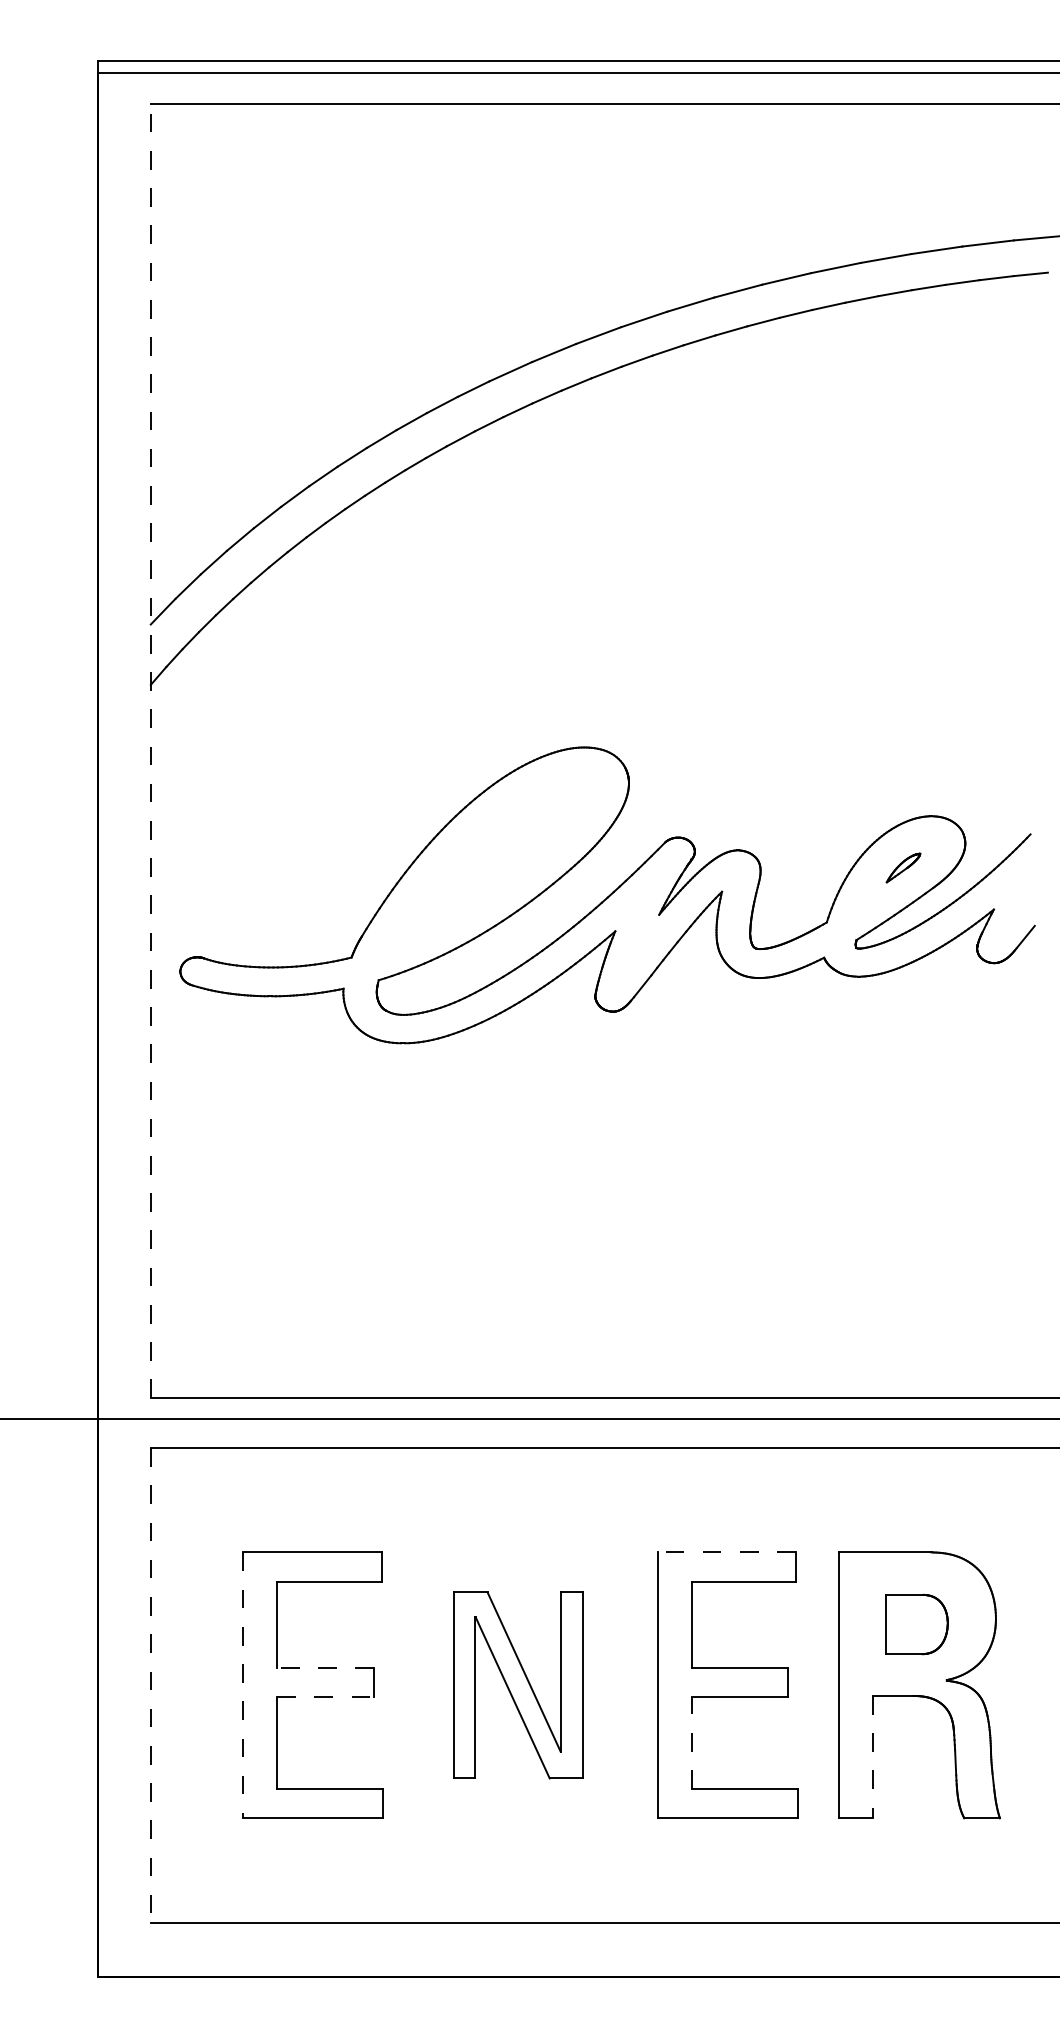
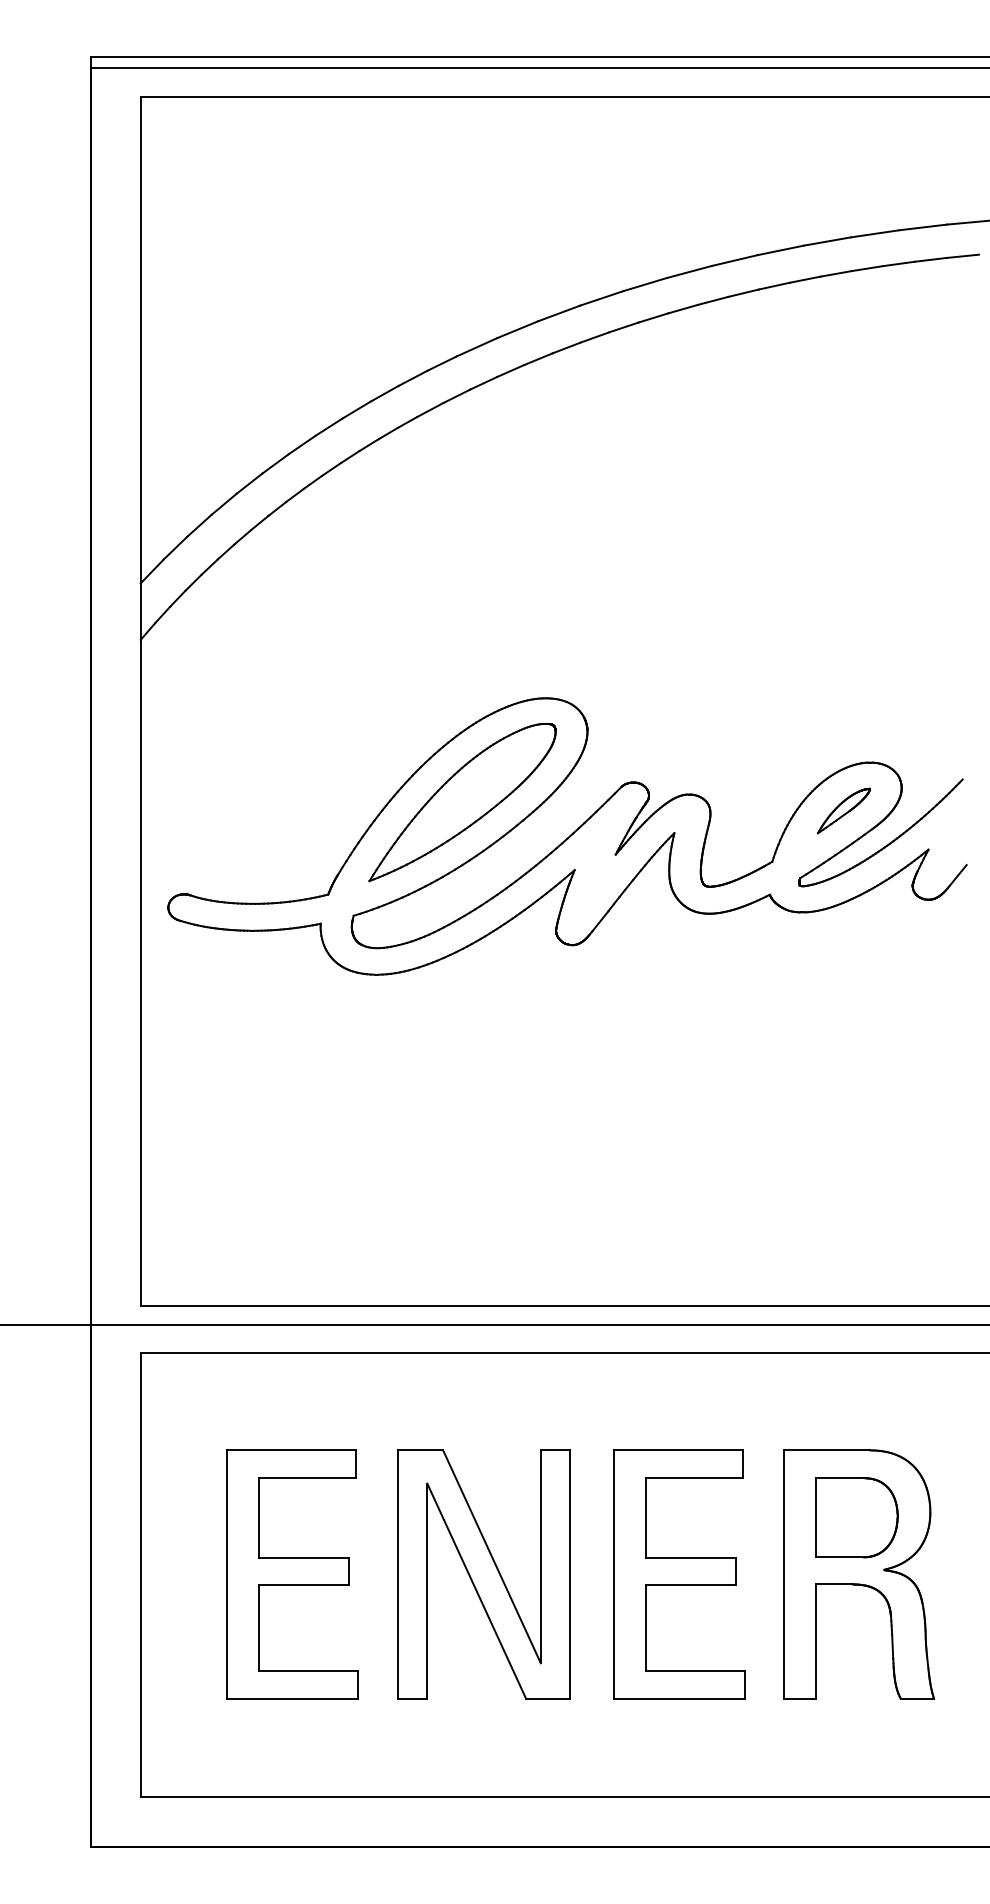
line: (150, 751) -> (140, 702), dashed -> solid
part: (494, 858) -> (461, 802), added
part: (903, 867) -> (843, 810), size x1.67
line: (726, 1552) -> (678, 1450), dashed -> solid
part: (916, 1624) -> (856, 1517), size x1.43
line: (325, 1667) -> (303, 1557), dashed -> solid
line: (243, 1685) -> (227, 1574), dashed -> solid
part: (517, 1685) -> (483, 1574), size x1.43
line: (150, 1686) -> (140, 1575), dashed -> solid
line: (326, 1696) -> (304, 1584), dashed -> solid
line: (691, 1742) -> (645, 1627), dashed -> solid
line: (873, 1757) -> (815, 1641), dashed -> solid

